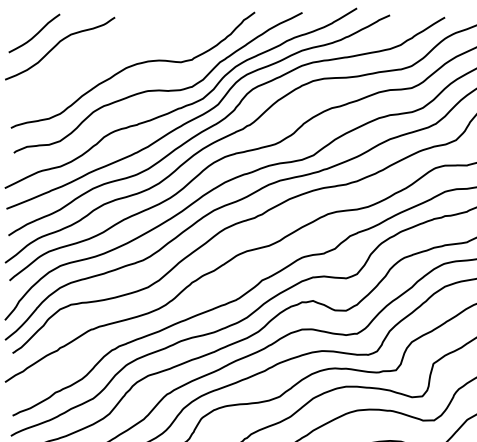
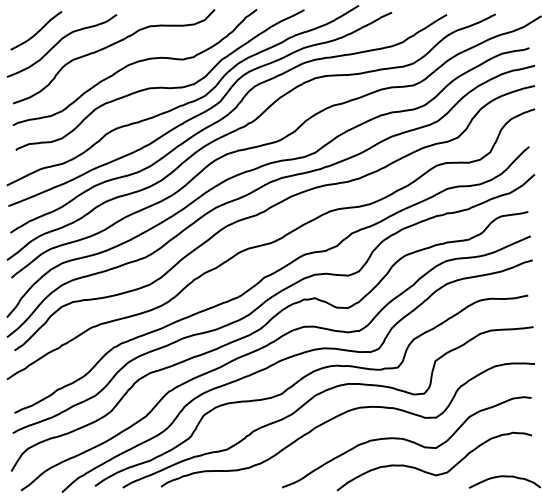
curve: (108, 49) -> (110, 46), added

